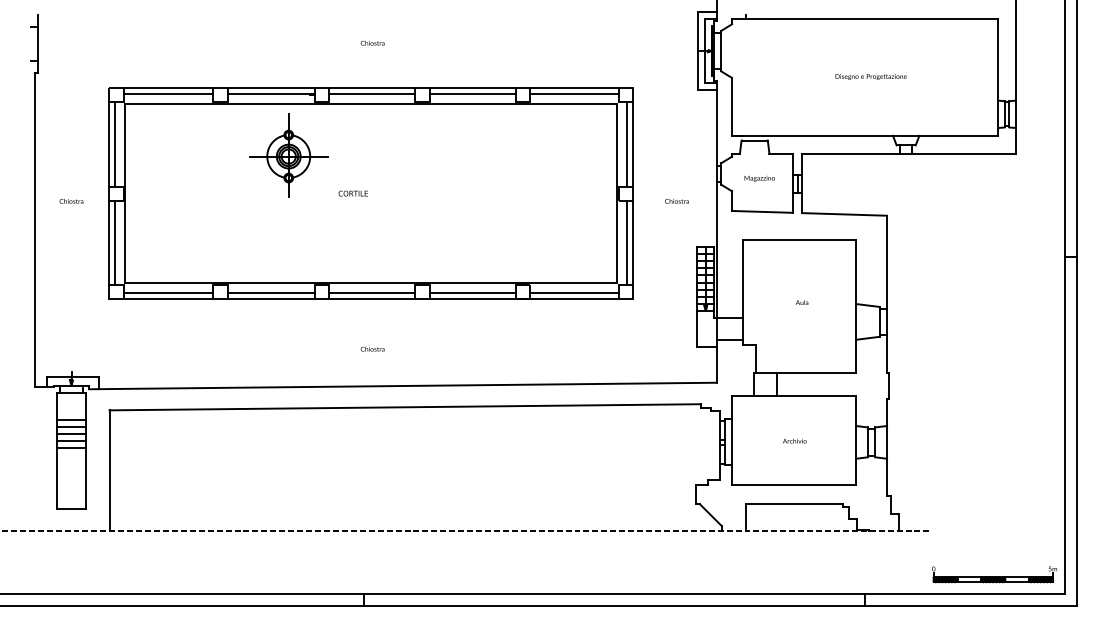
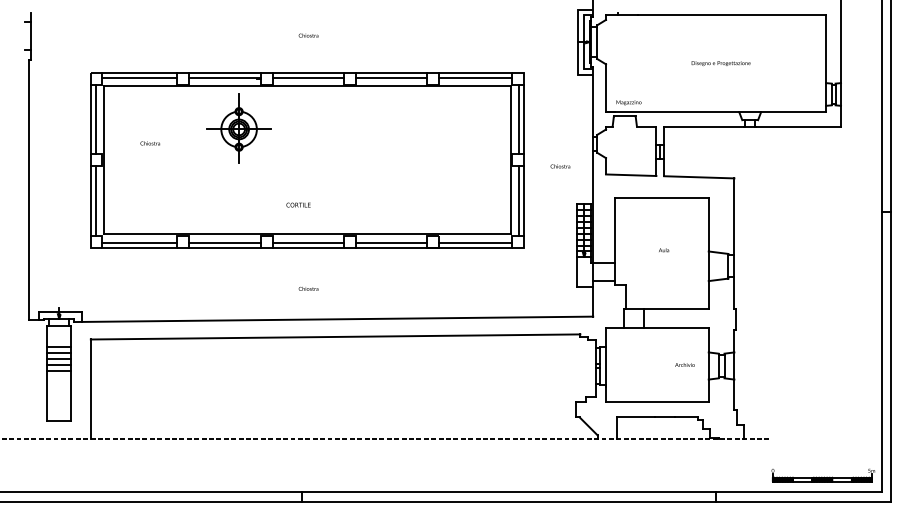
text: (759, 178) -> (628, 102), moved
text: (353, 192) -> (298, 204), moved
text: (71, 201) -> (150, 143), moved
text: (794, 440) -> (684, 364), moved

